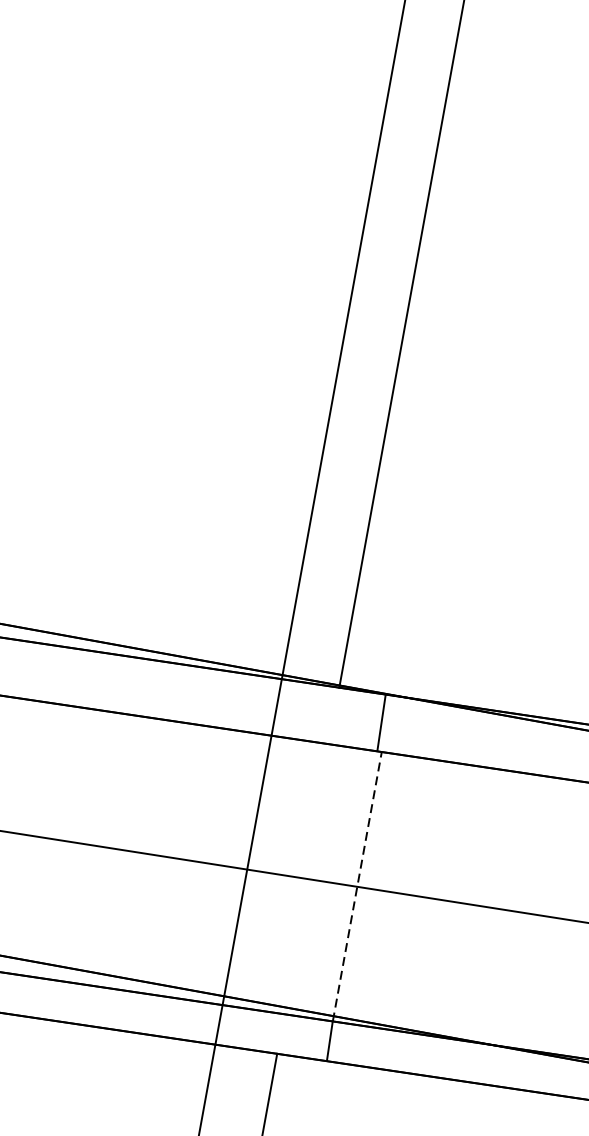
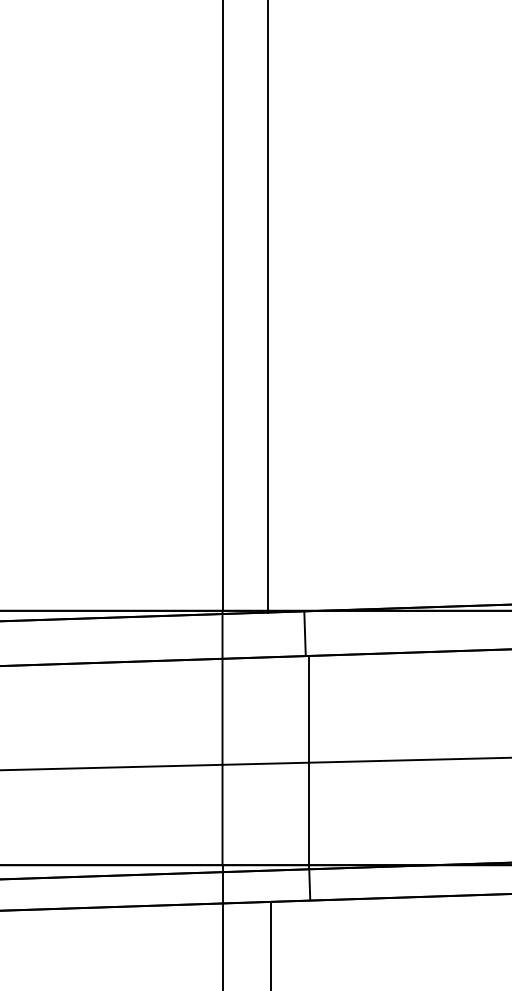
line: (357, 886) -> (309, 762), dashed -> solid

